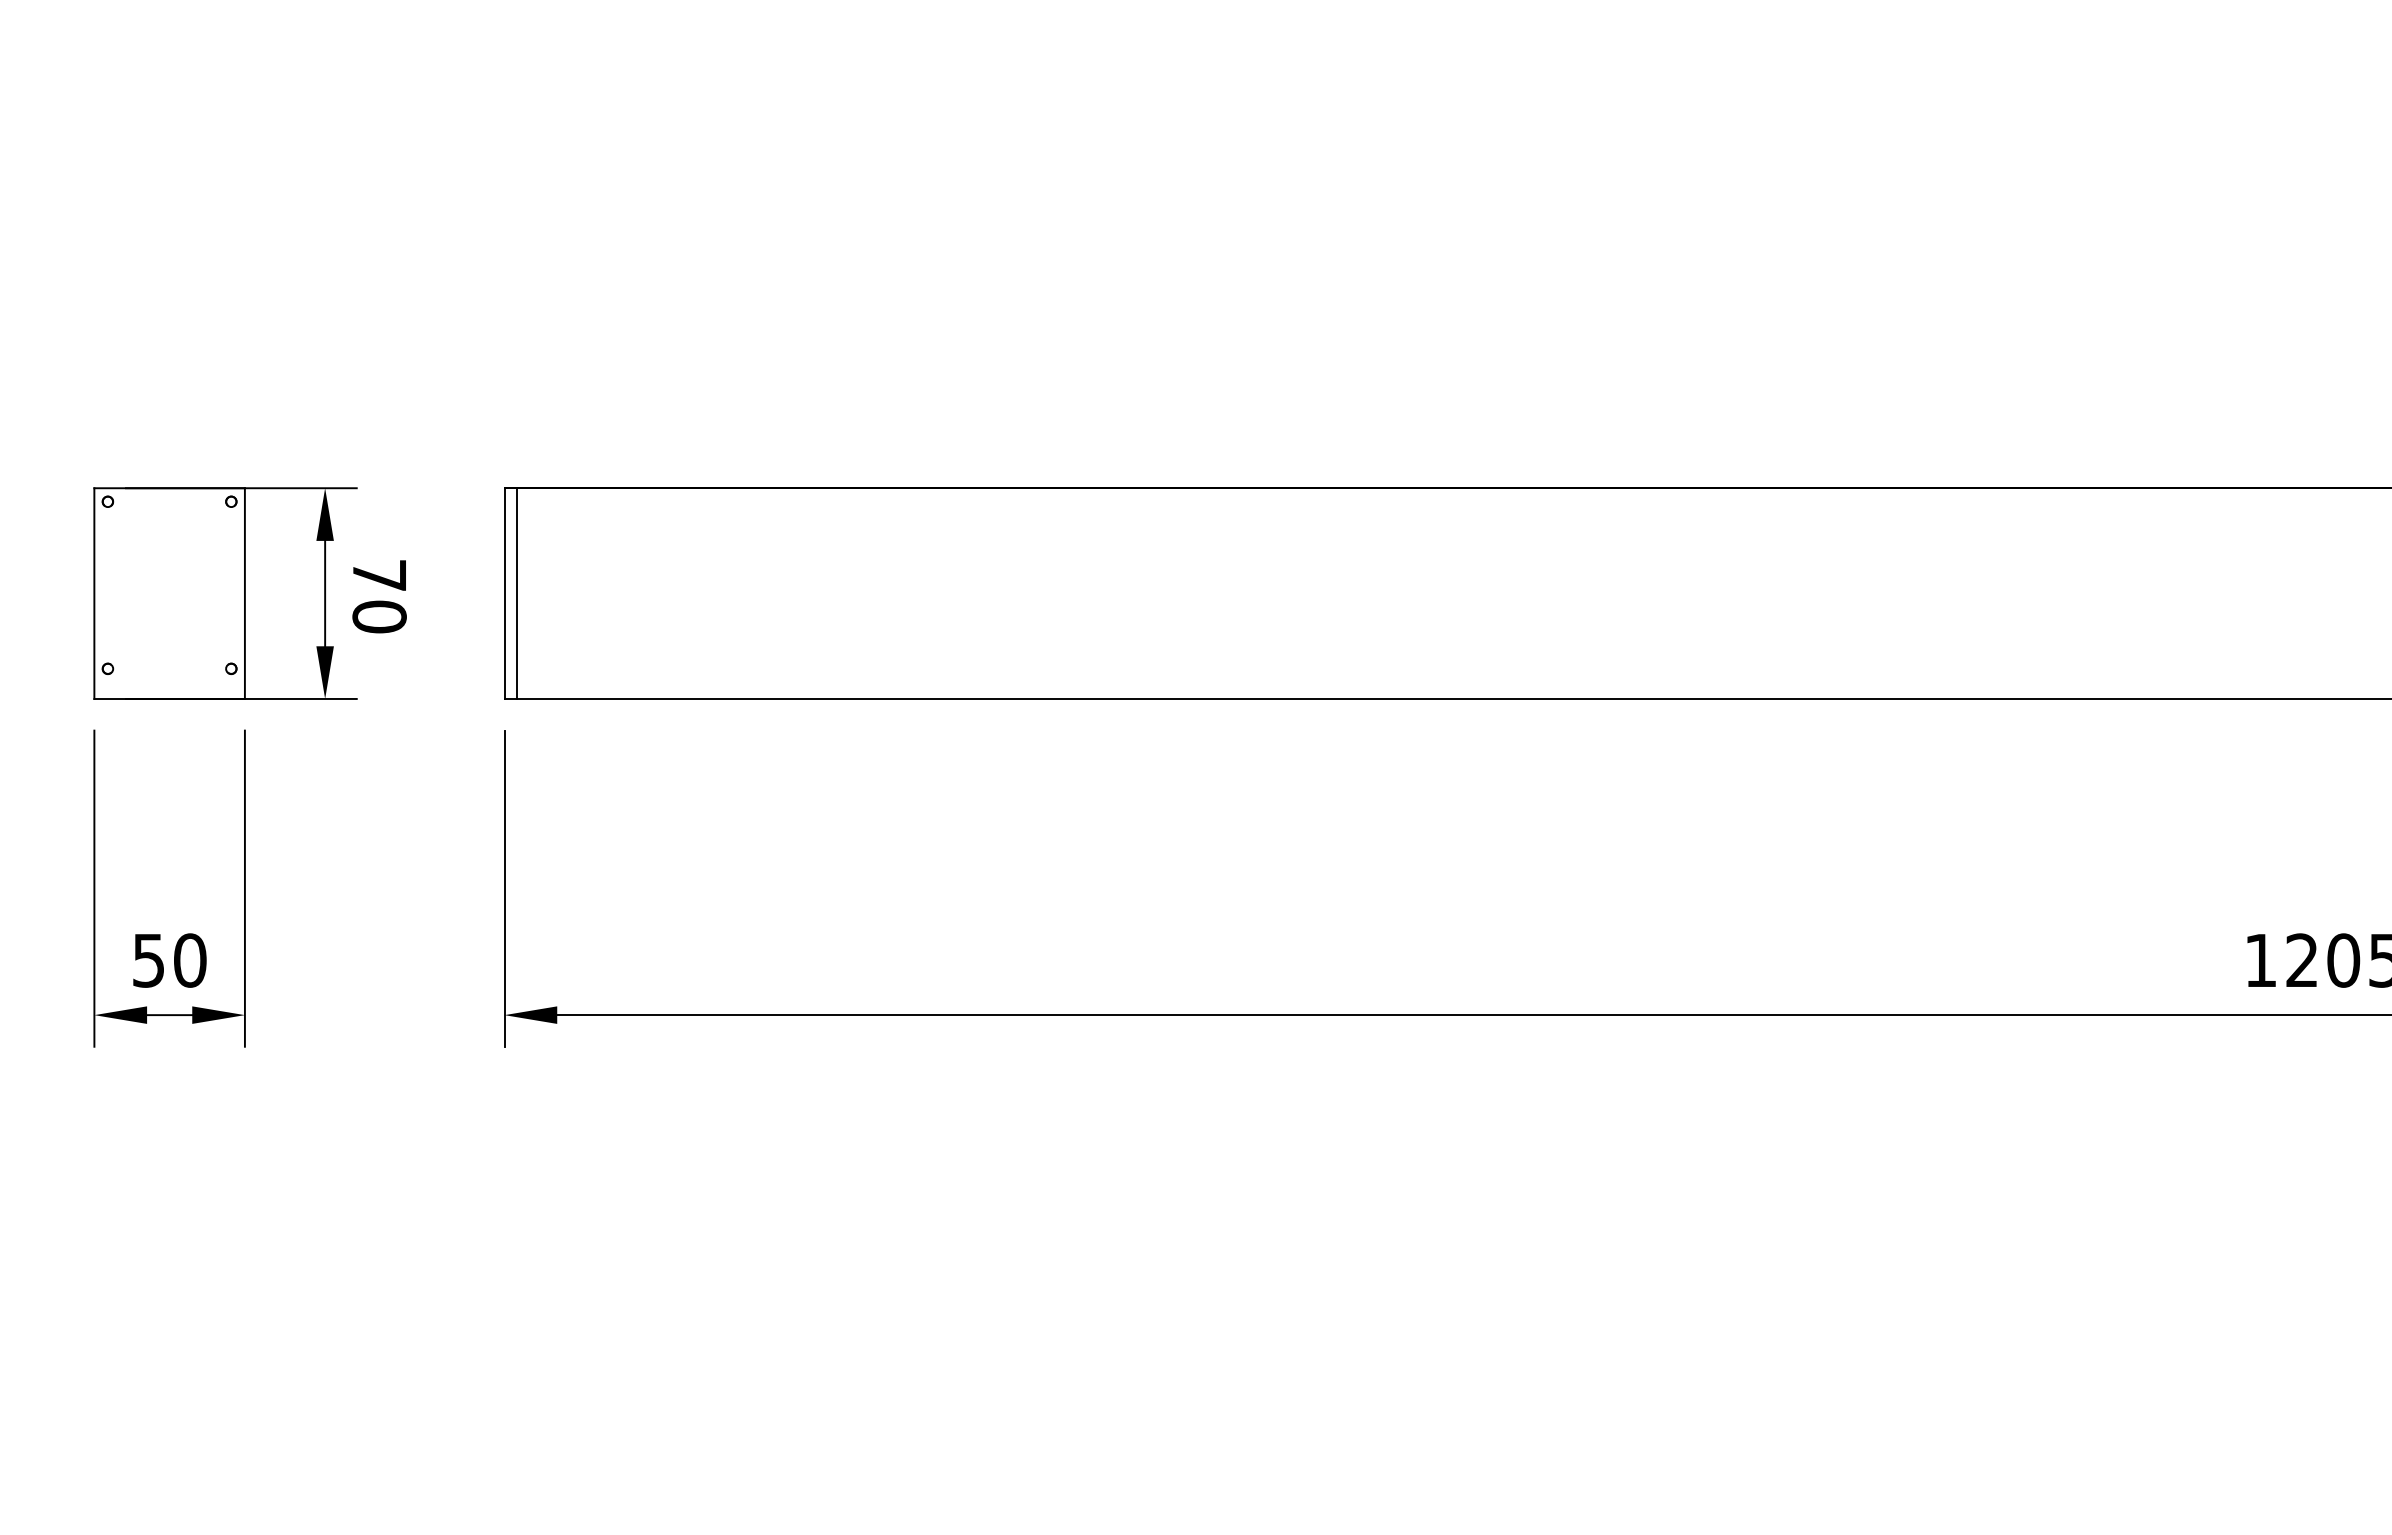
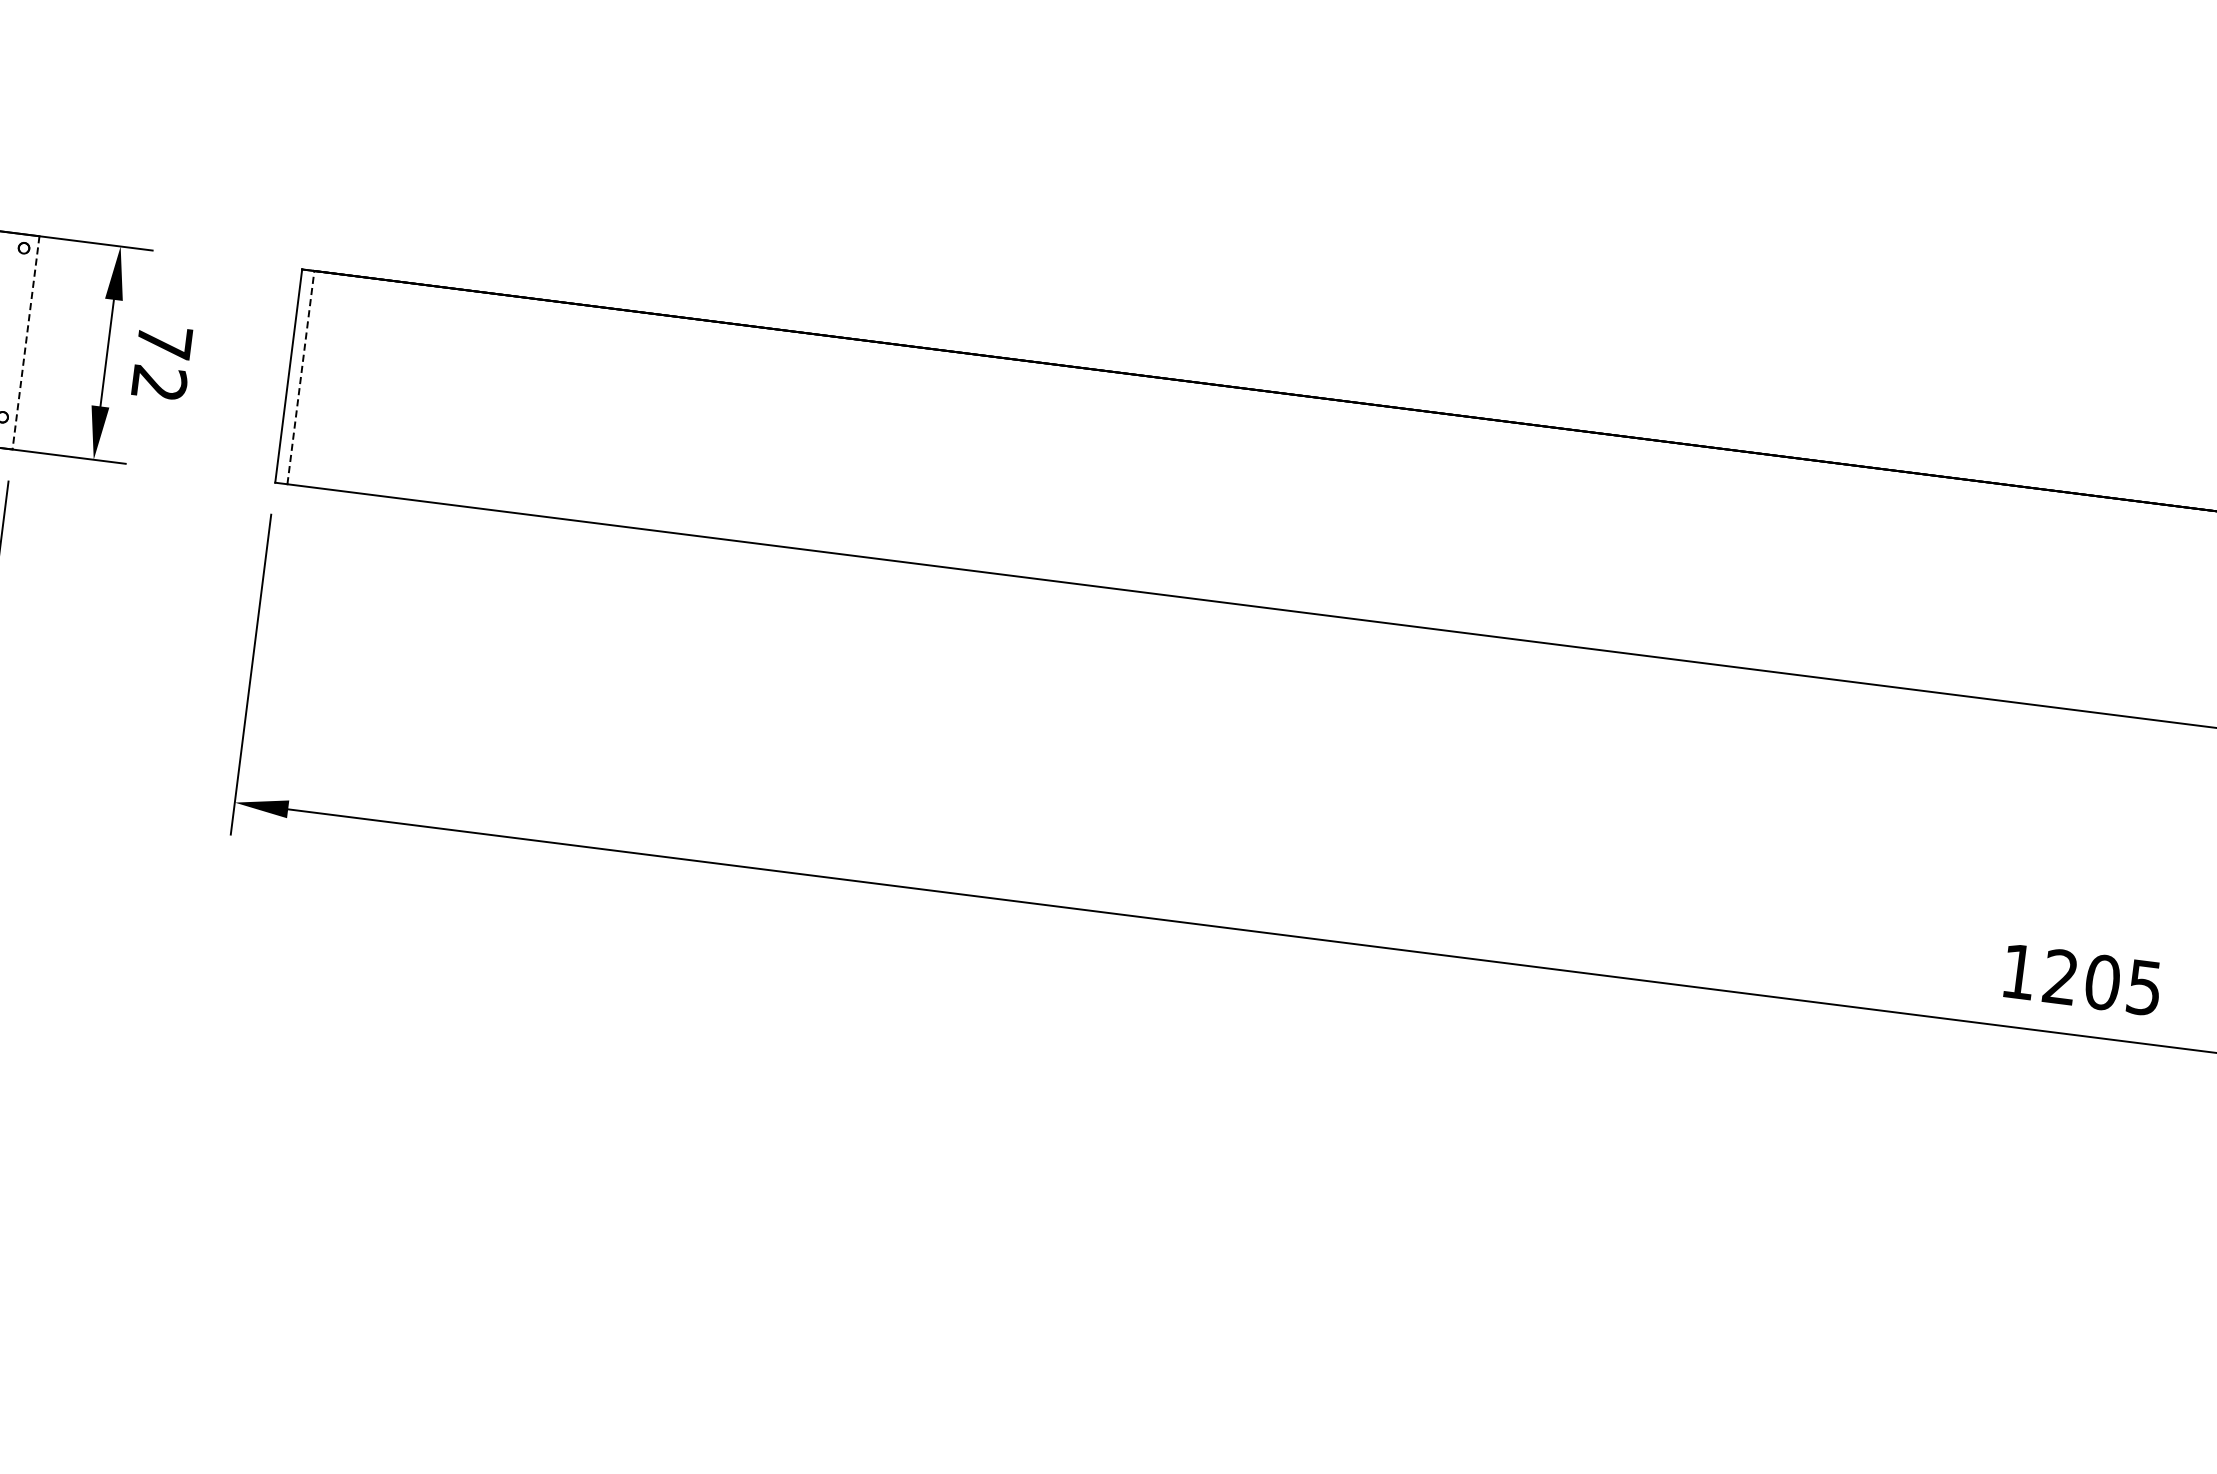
line: (516, 593) -> (300, 377), solid -> dashed
line: (244, 594) -> (25, 343), solid -> dashed
text: (379, 616) -> (159, 383), 70 -> 72

